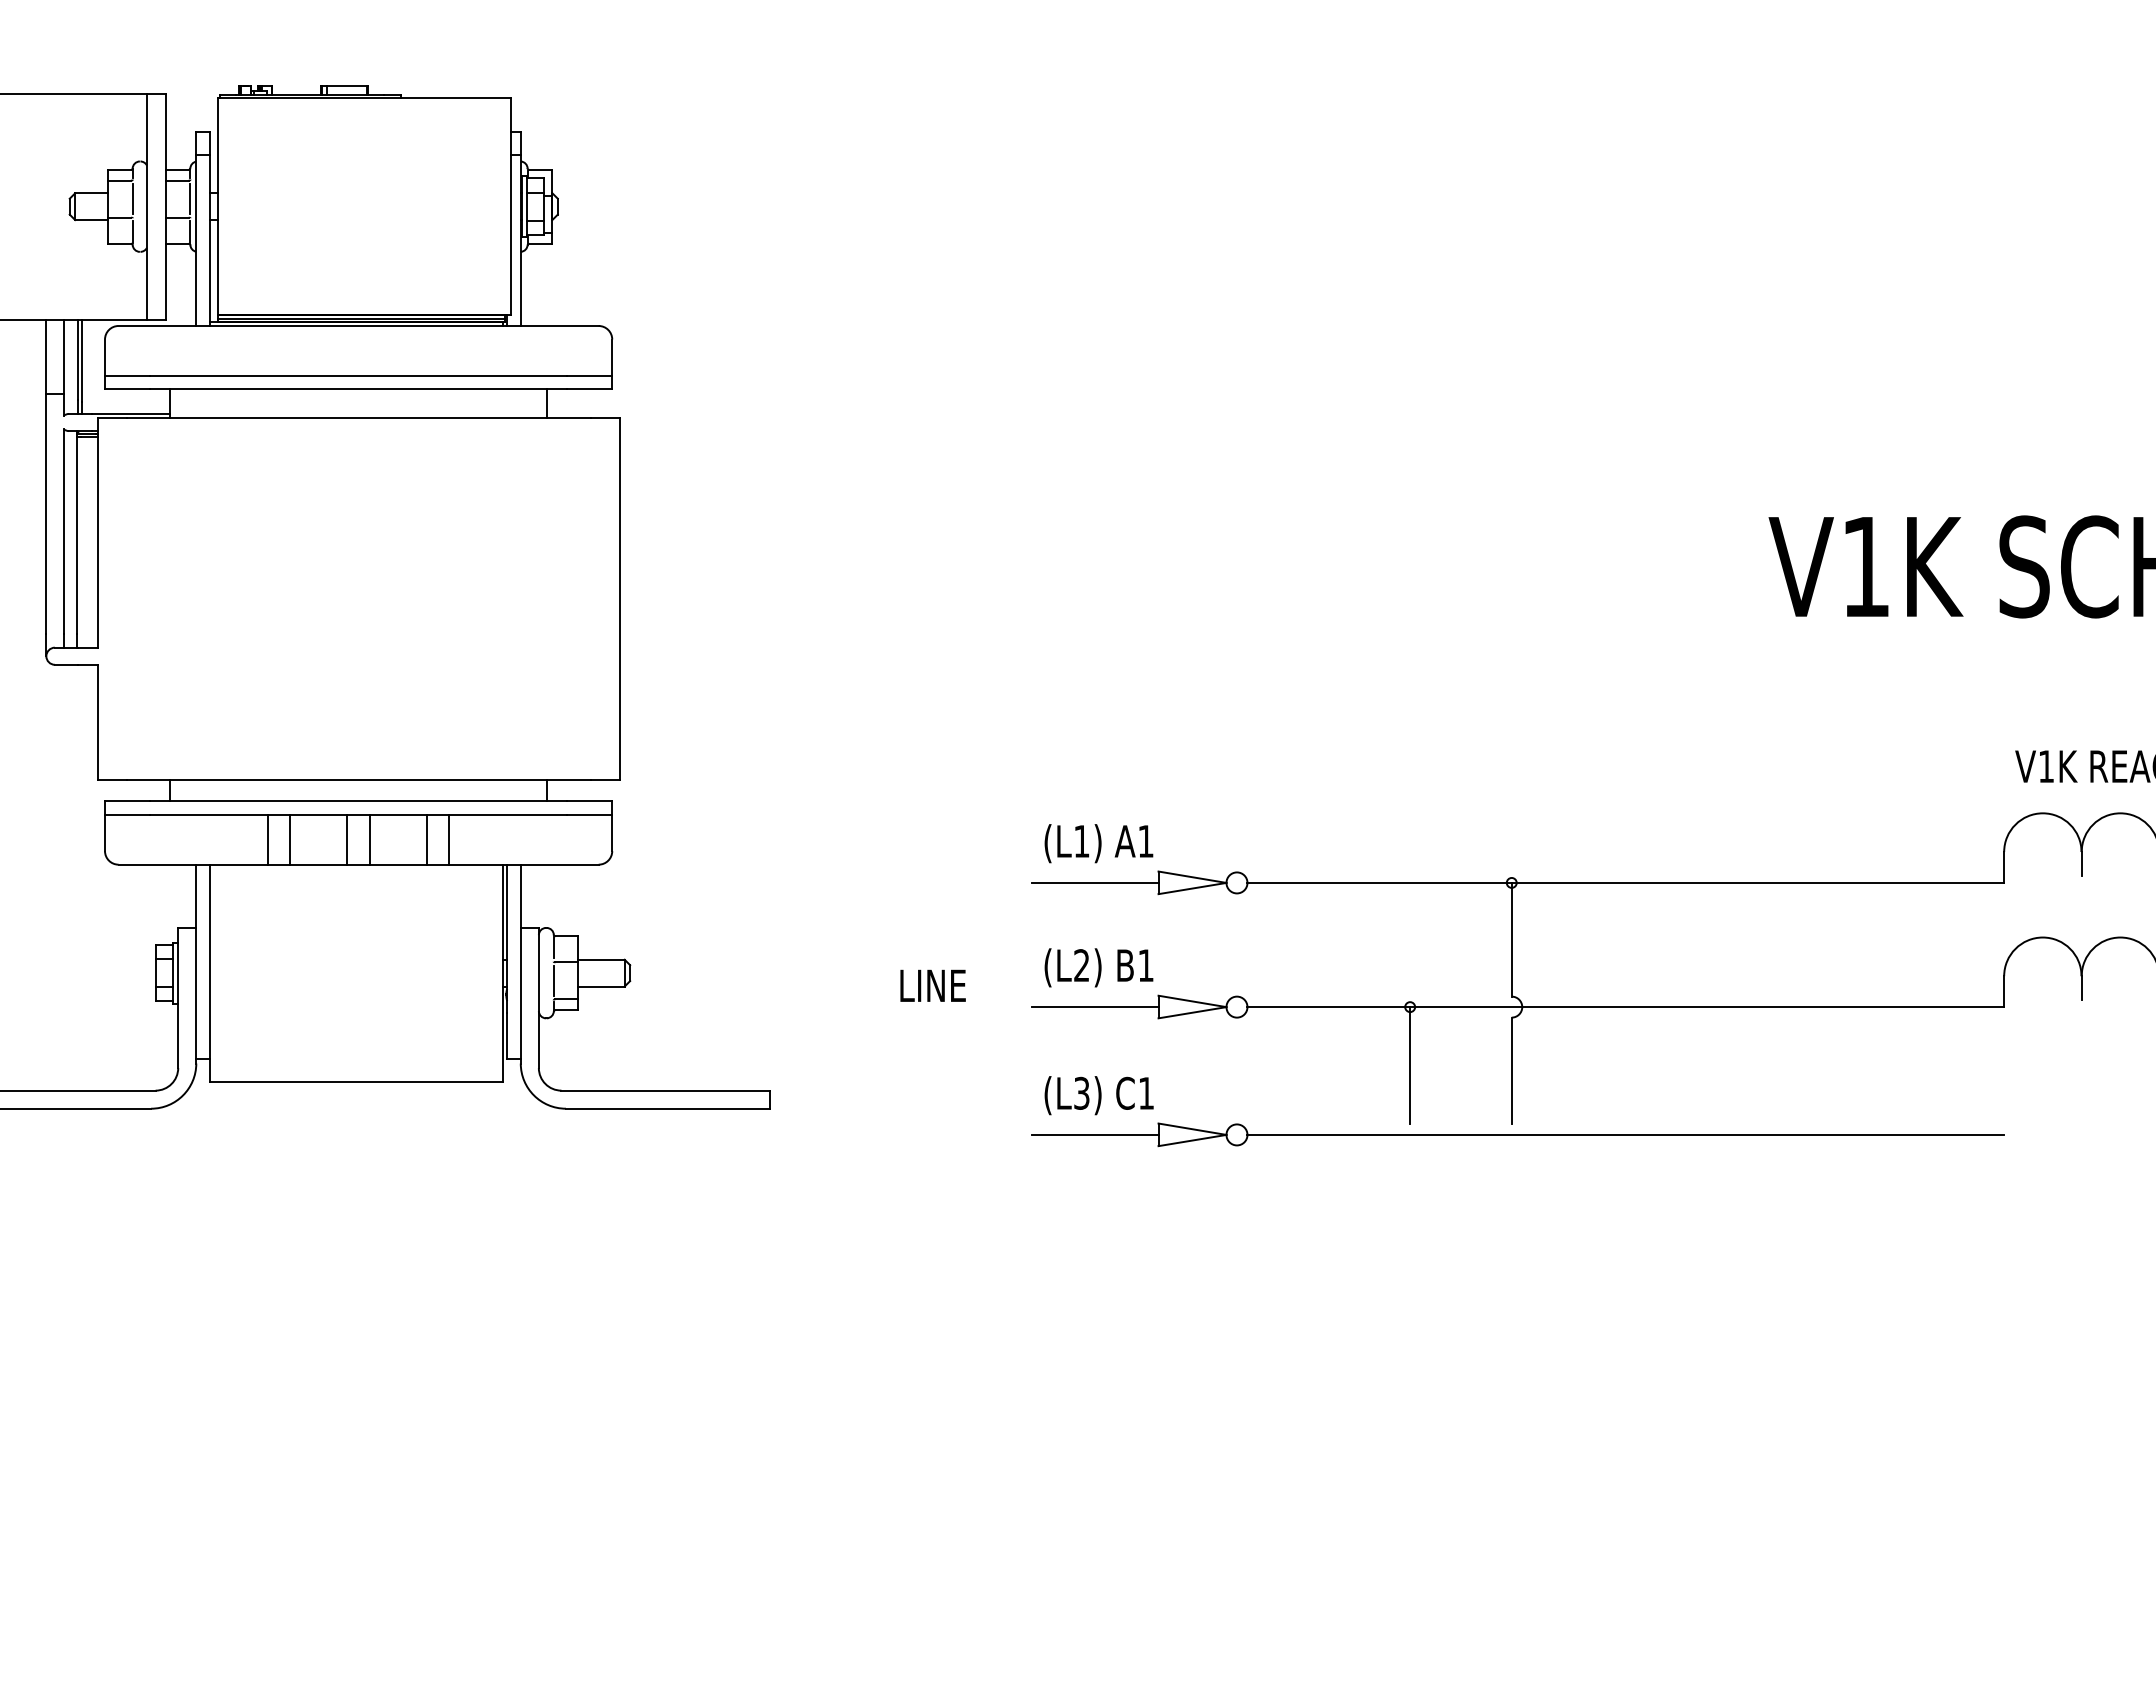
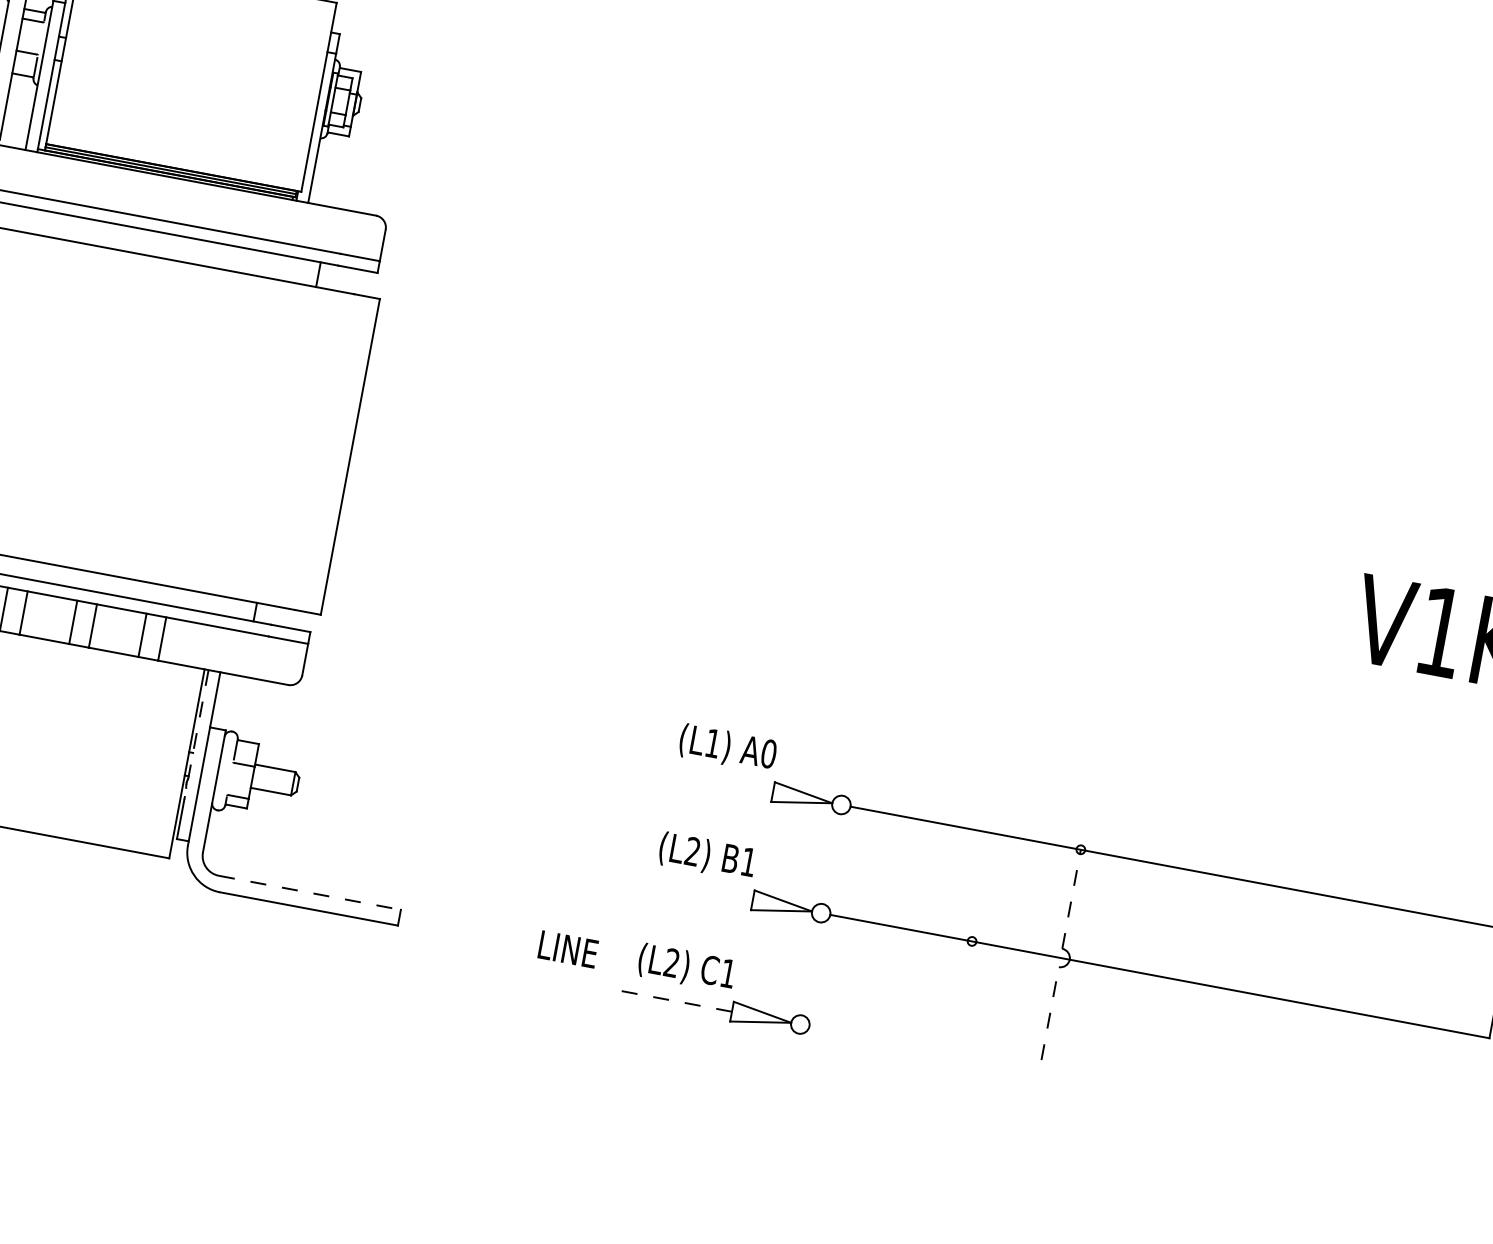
line: (190, 198) -> (41, 38), removed
text: (1145, 840) -> (768, 753), A1 -> A0
line: (1094, 882) -> (717, 781), removed
line: (507, 939) -> (196, 735), solid -> dashed
line: (1511, 939) -> (1071, 899), solid -> dashed
line: (553, 981) -> (229, 779), removed
text: (932, 985) -> (567, 949), moved
line: (1094, 1007) -> (696, 890), removed
line: (1410, 1065) -> (962, 992), removed
line: (1511, 1070) -> (1050, 1013), solid -> dashed
line: (666, 1090) -> (310, 892), solid -> dashed
text: (1081, 1093) -> (671, 963), (L3) -> (L2)
line: (1094, 1134) -> (676, 1000), solid -> dashed
line: (1625, 1134) -> (1138, 1087), removed

